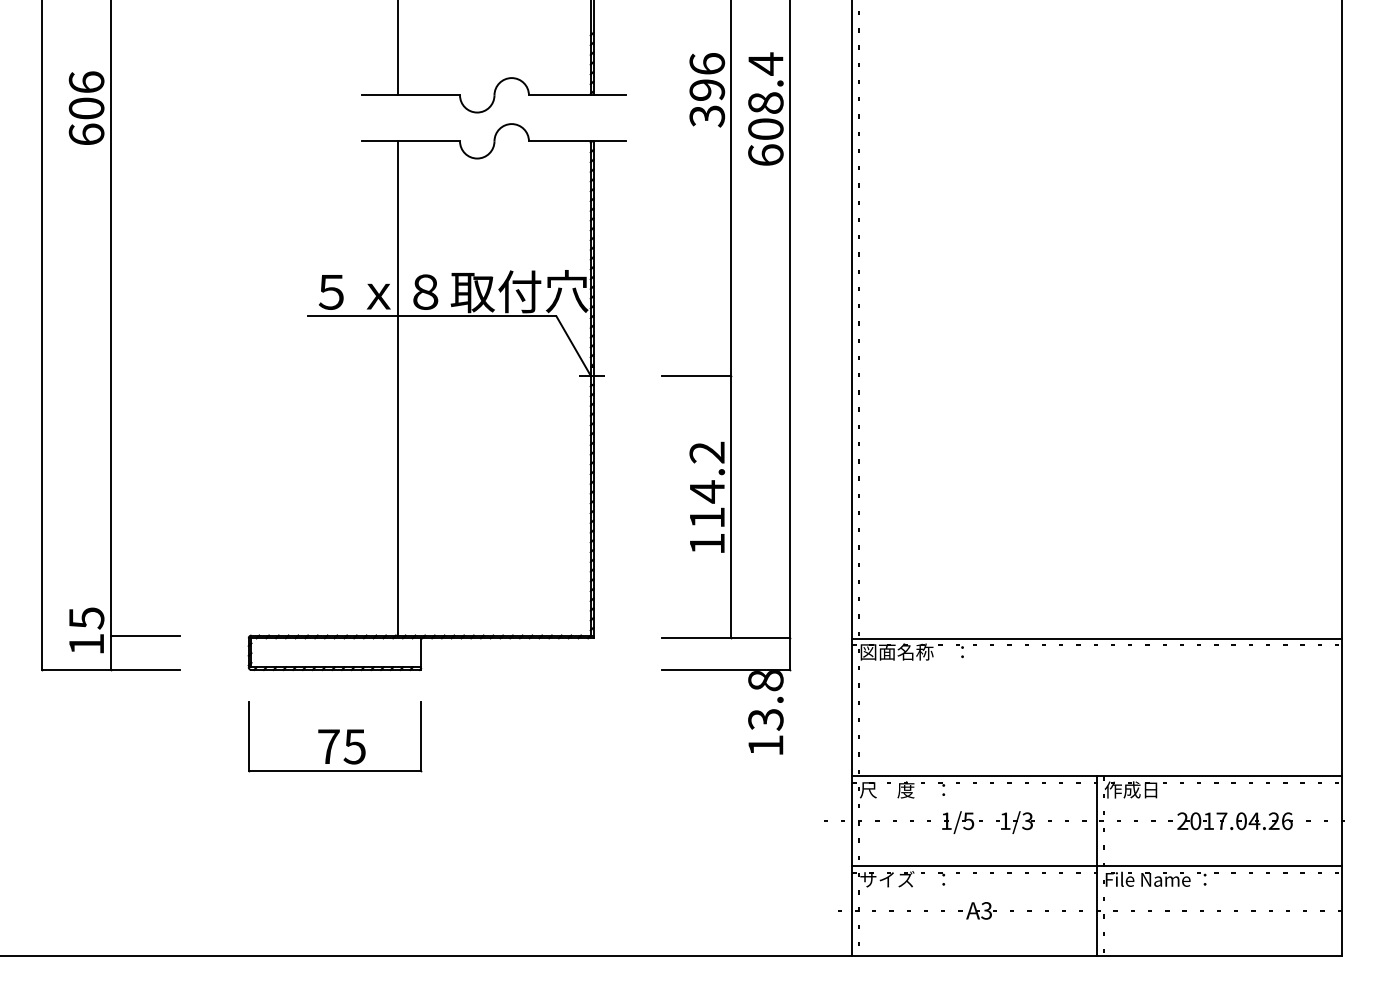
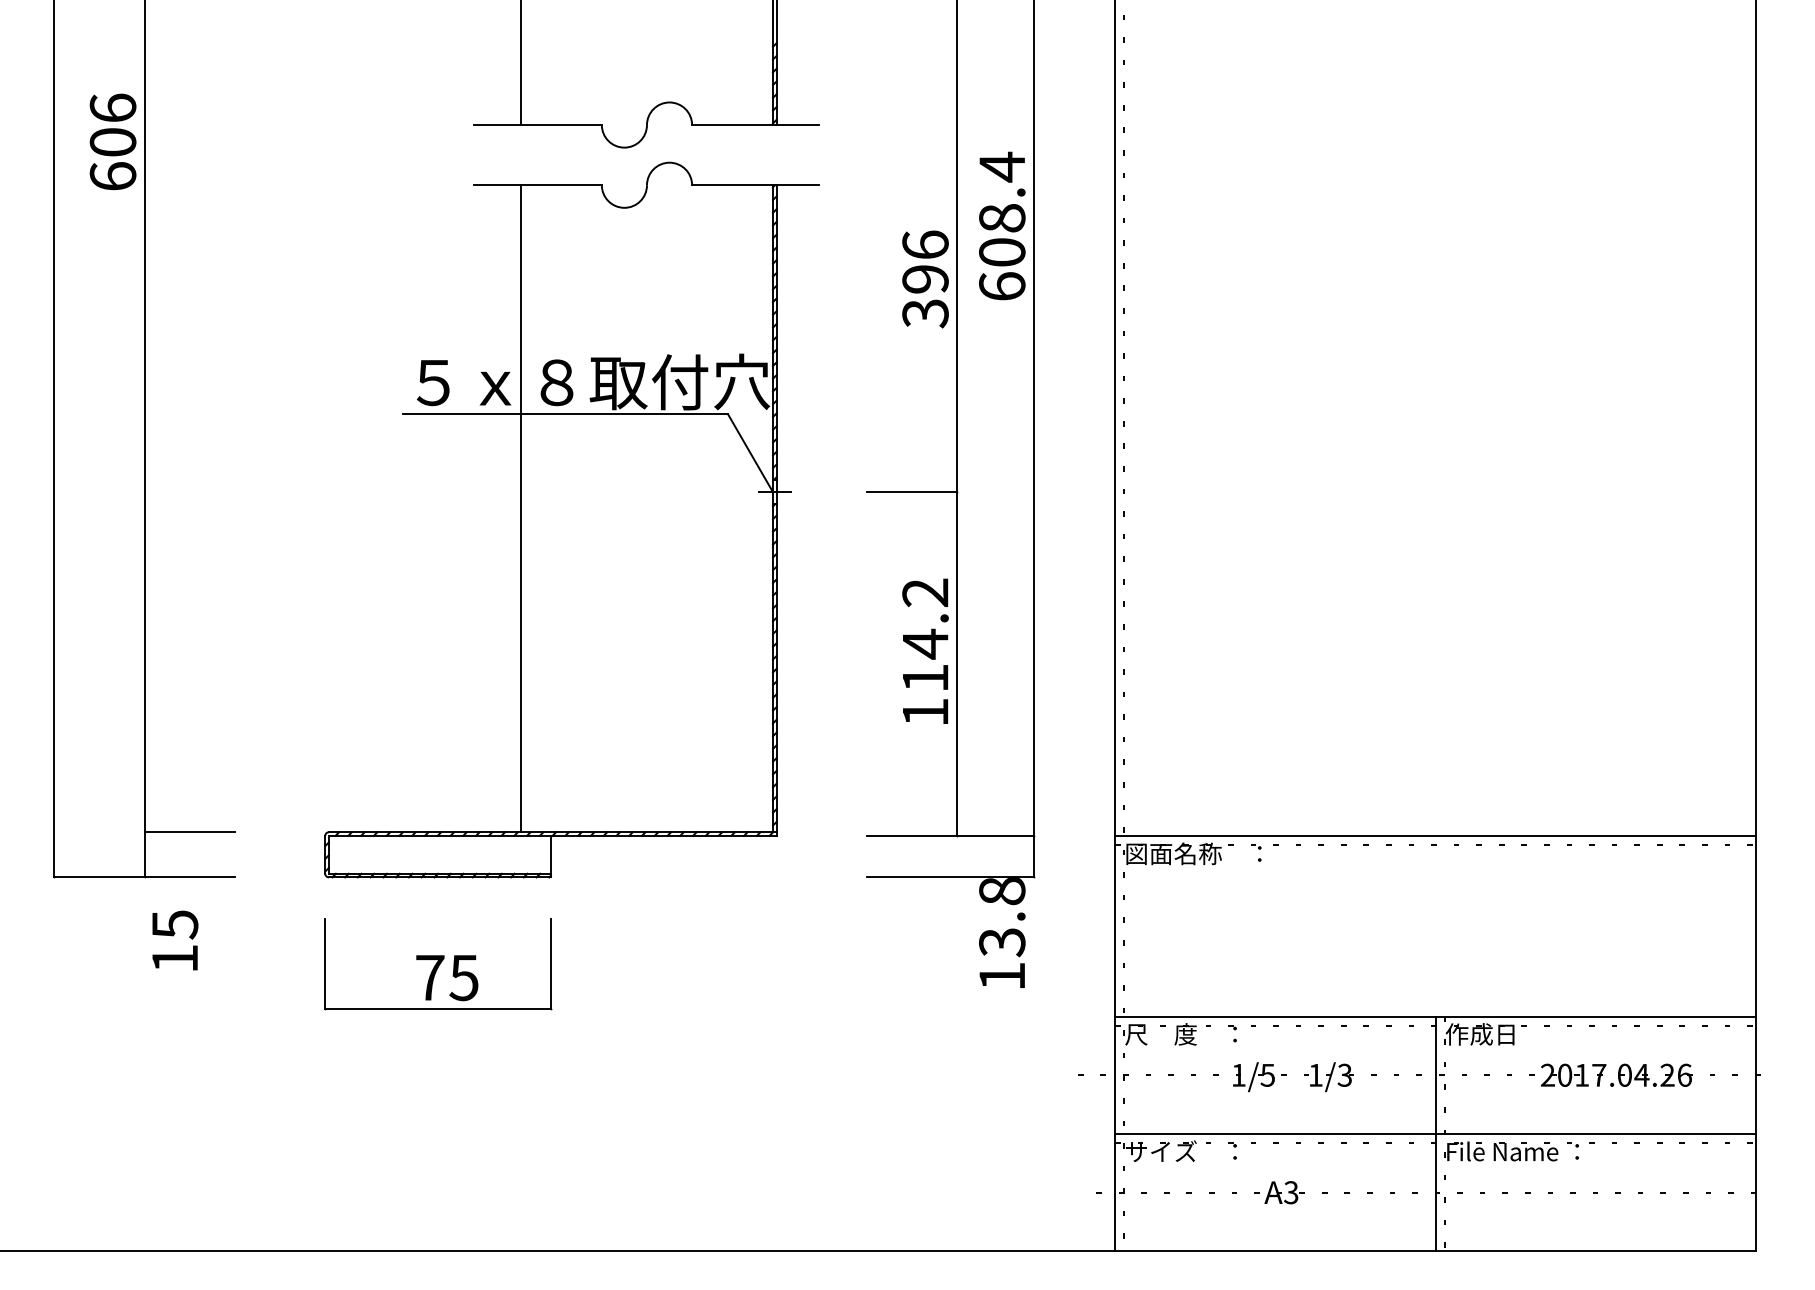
text: (707, 90) -> (925, 279), moved
text: (766, 108) -> (1002, 225), moved
text: (86, 630) -> (175, 940), moved

